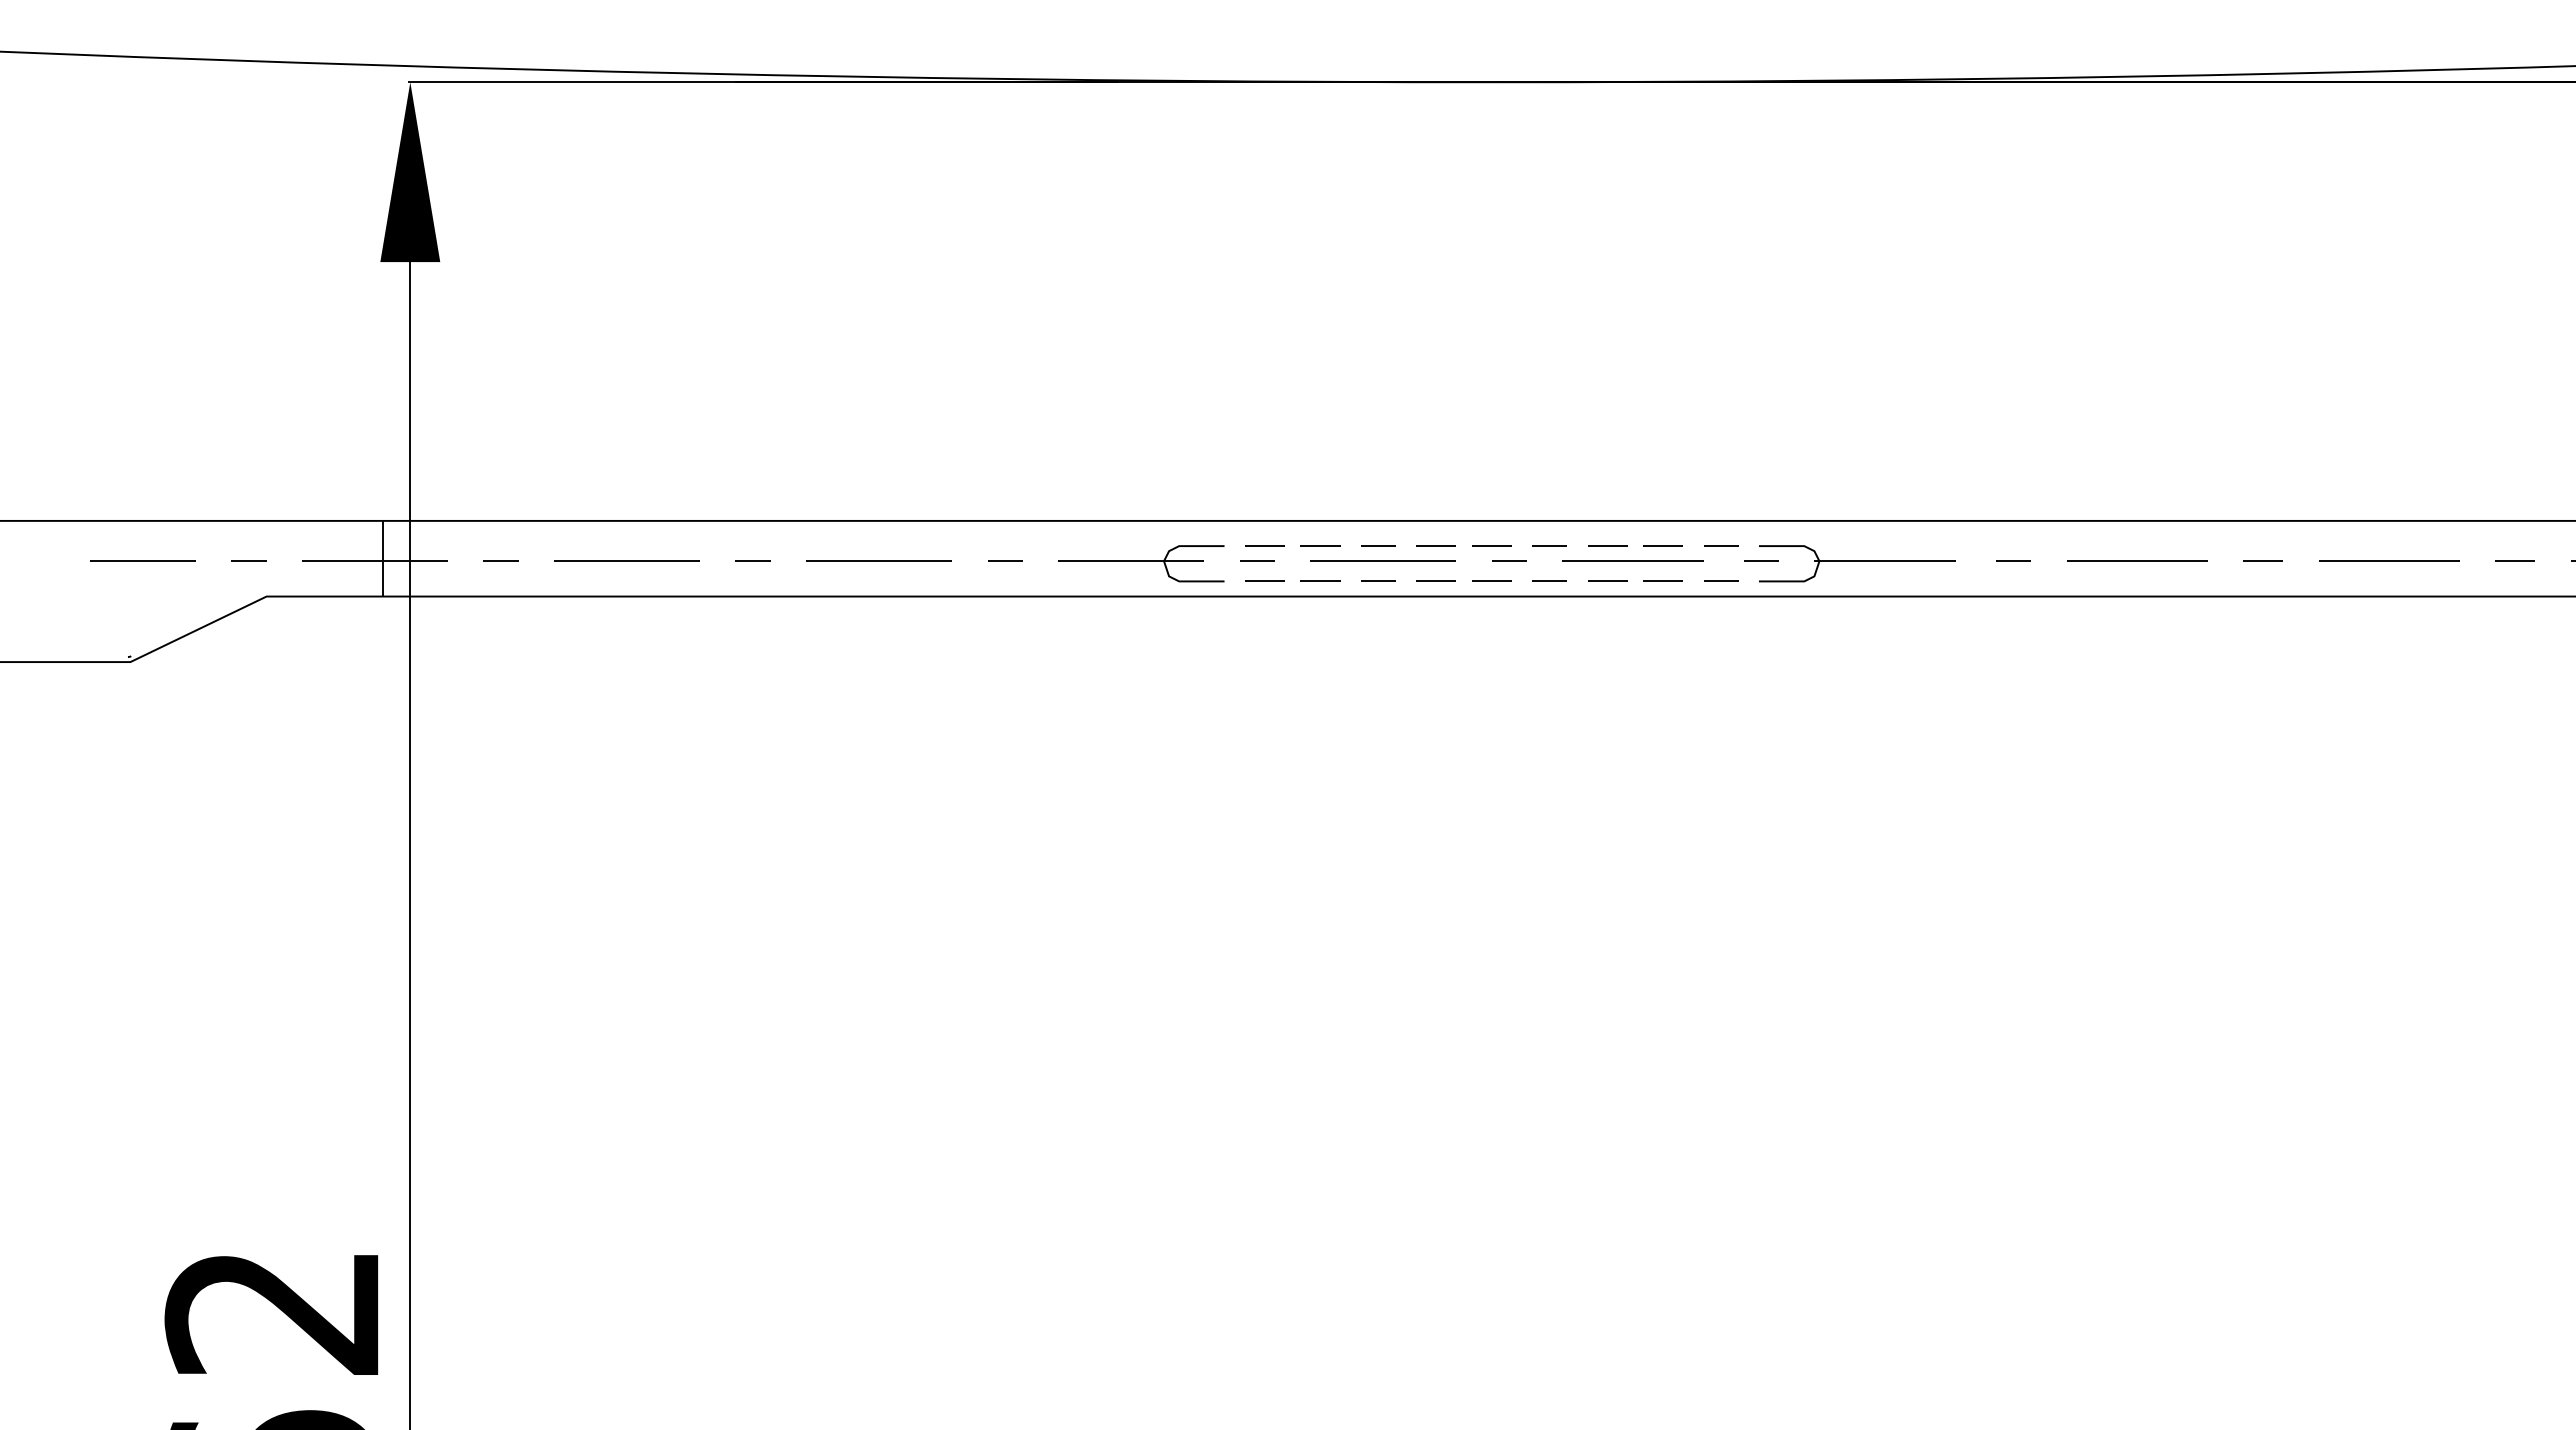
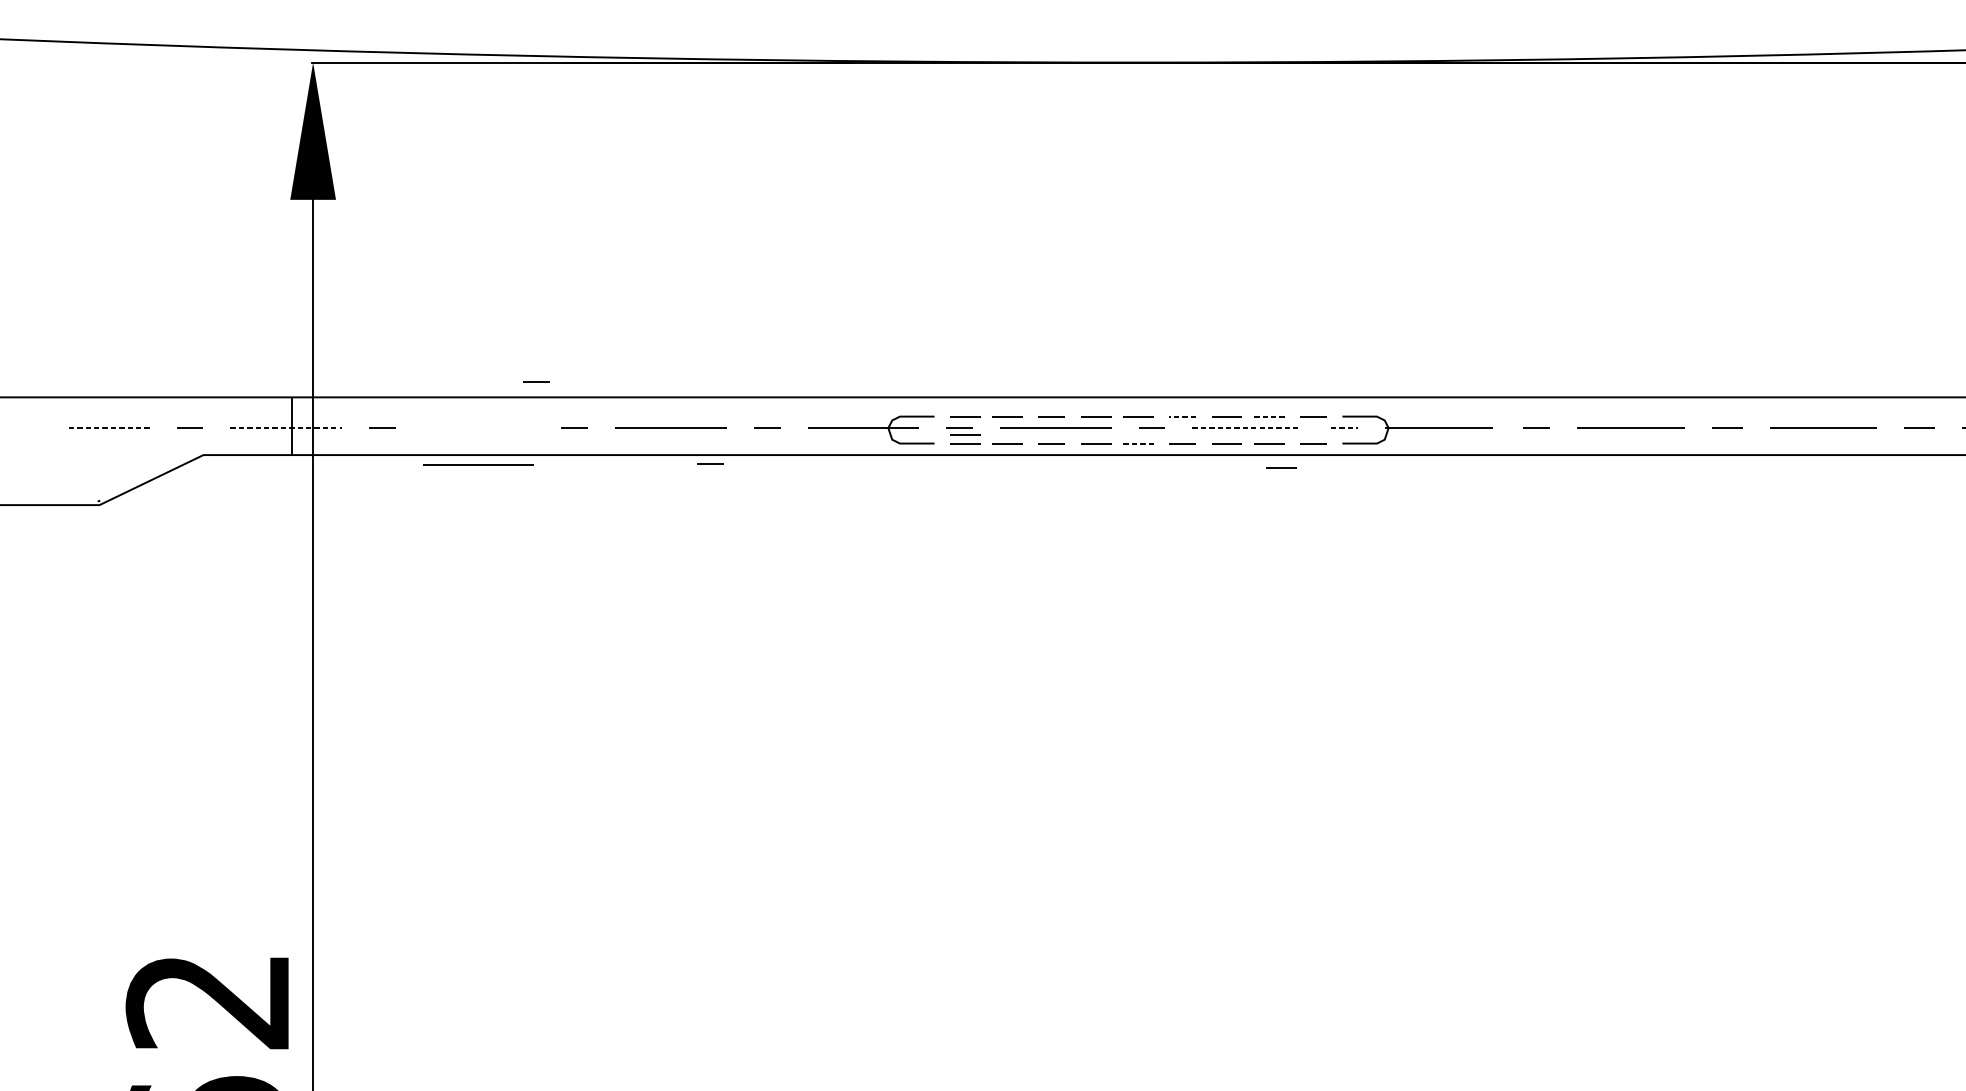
line: (702, 500) -> (536, 381), added
line: (1549, 546) -> (1182, 416), solid -> dashed
line: (1662, 546) -> (1268, 416), solid -> dashed
line: (626, 560) -> (478, 464), moved
line: (143, 561) -> (109, 428), solid -> dashed
line: (375, 561) -> (286, 428), solid -> dashed
line: (1632, 561) -> (1245, 428), solid -> dashed
line: (1761, 561) -> (1344, 428), solid -> dashed
line: (1264, 569) -> (965, 434), added
line: (1491, 581) -> (1138, 443), solid -> dashed
line: (931, 607) -> (710, 463), added
line: (1678, 612) -> (1281, 467), added

